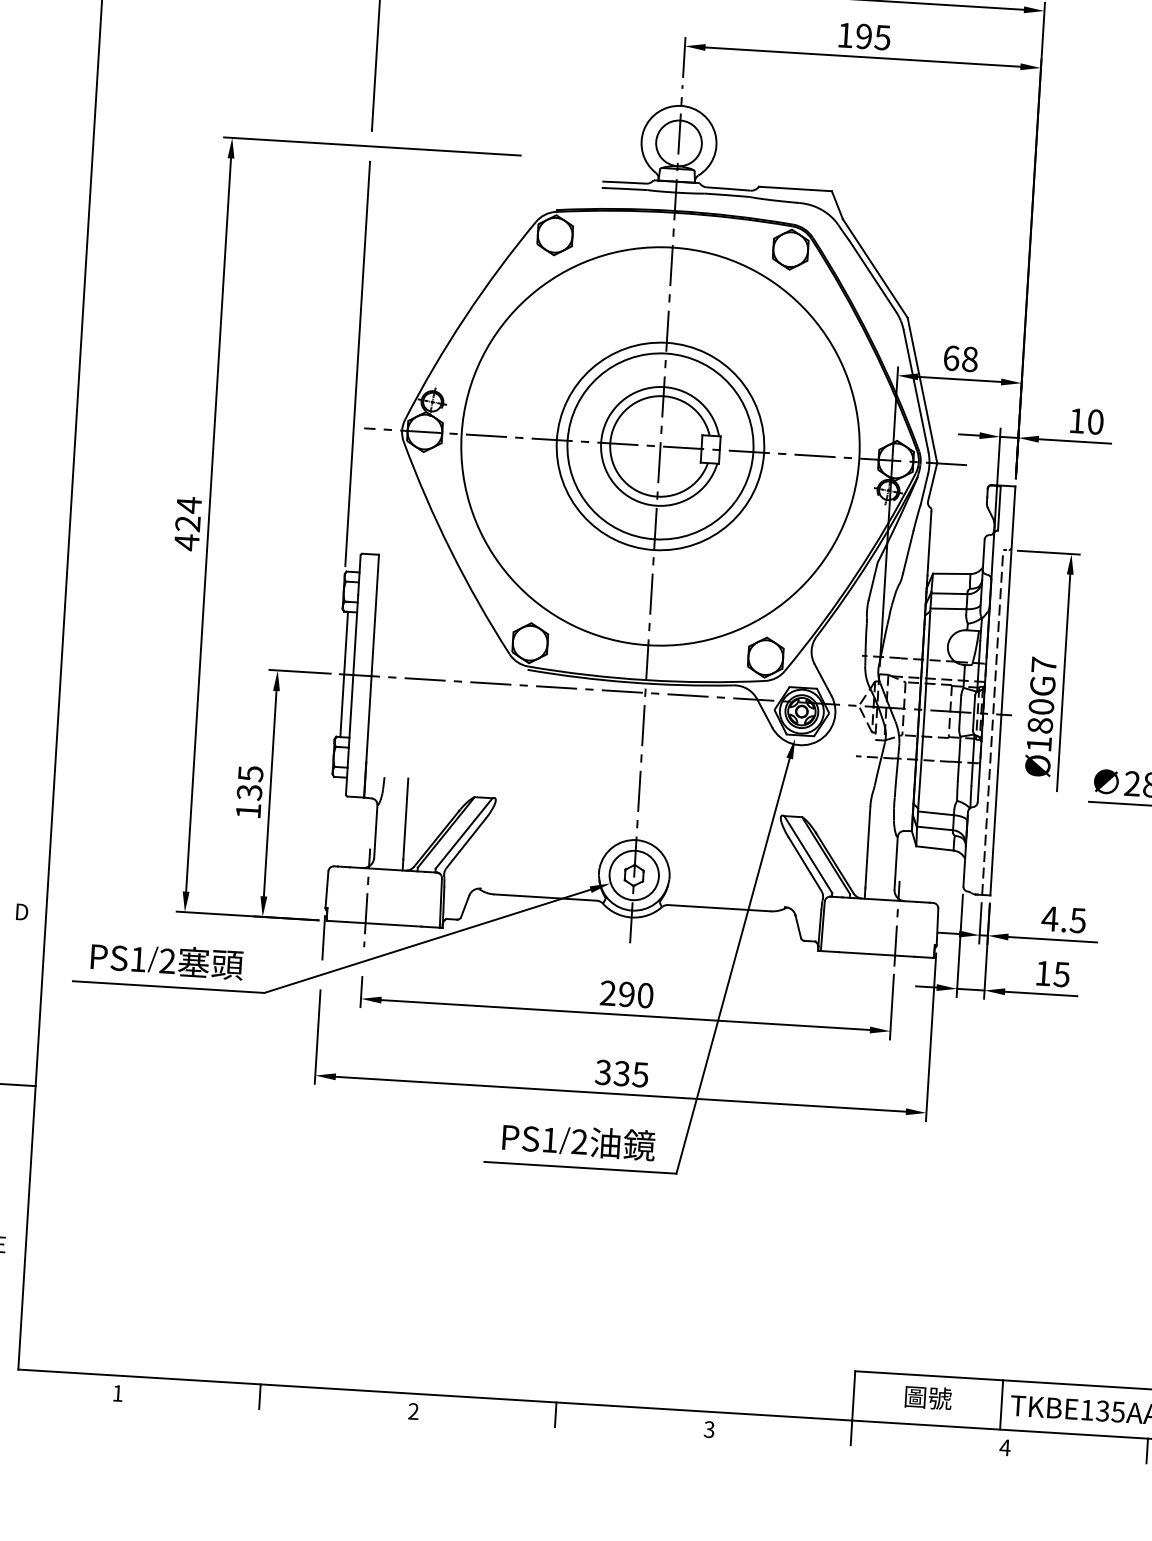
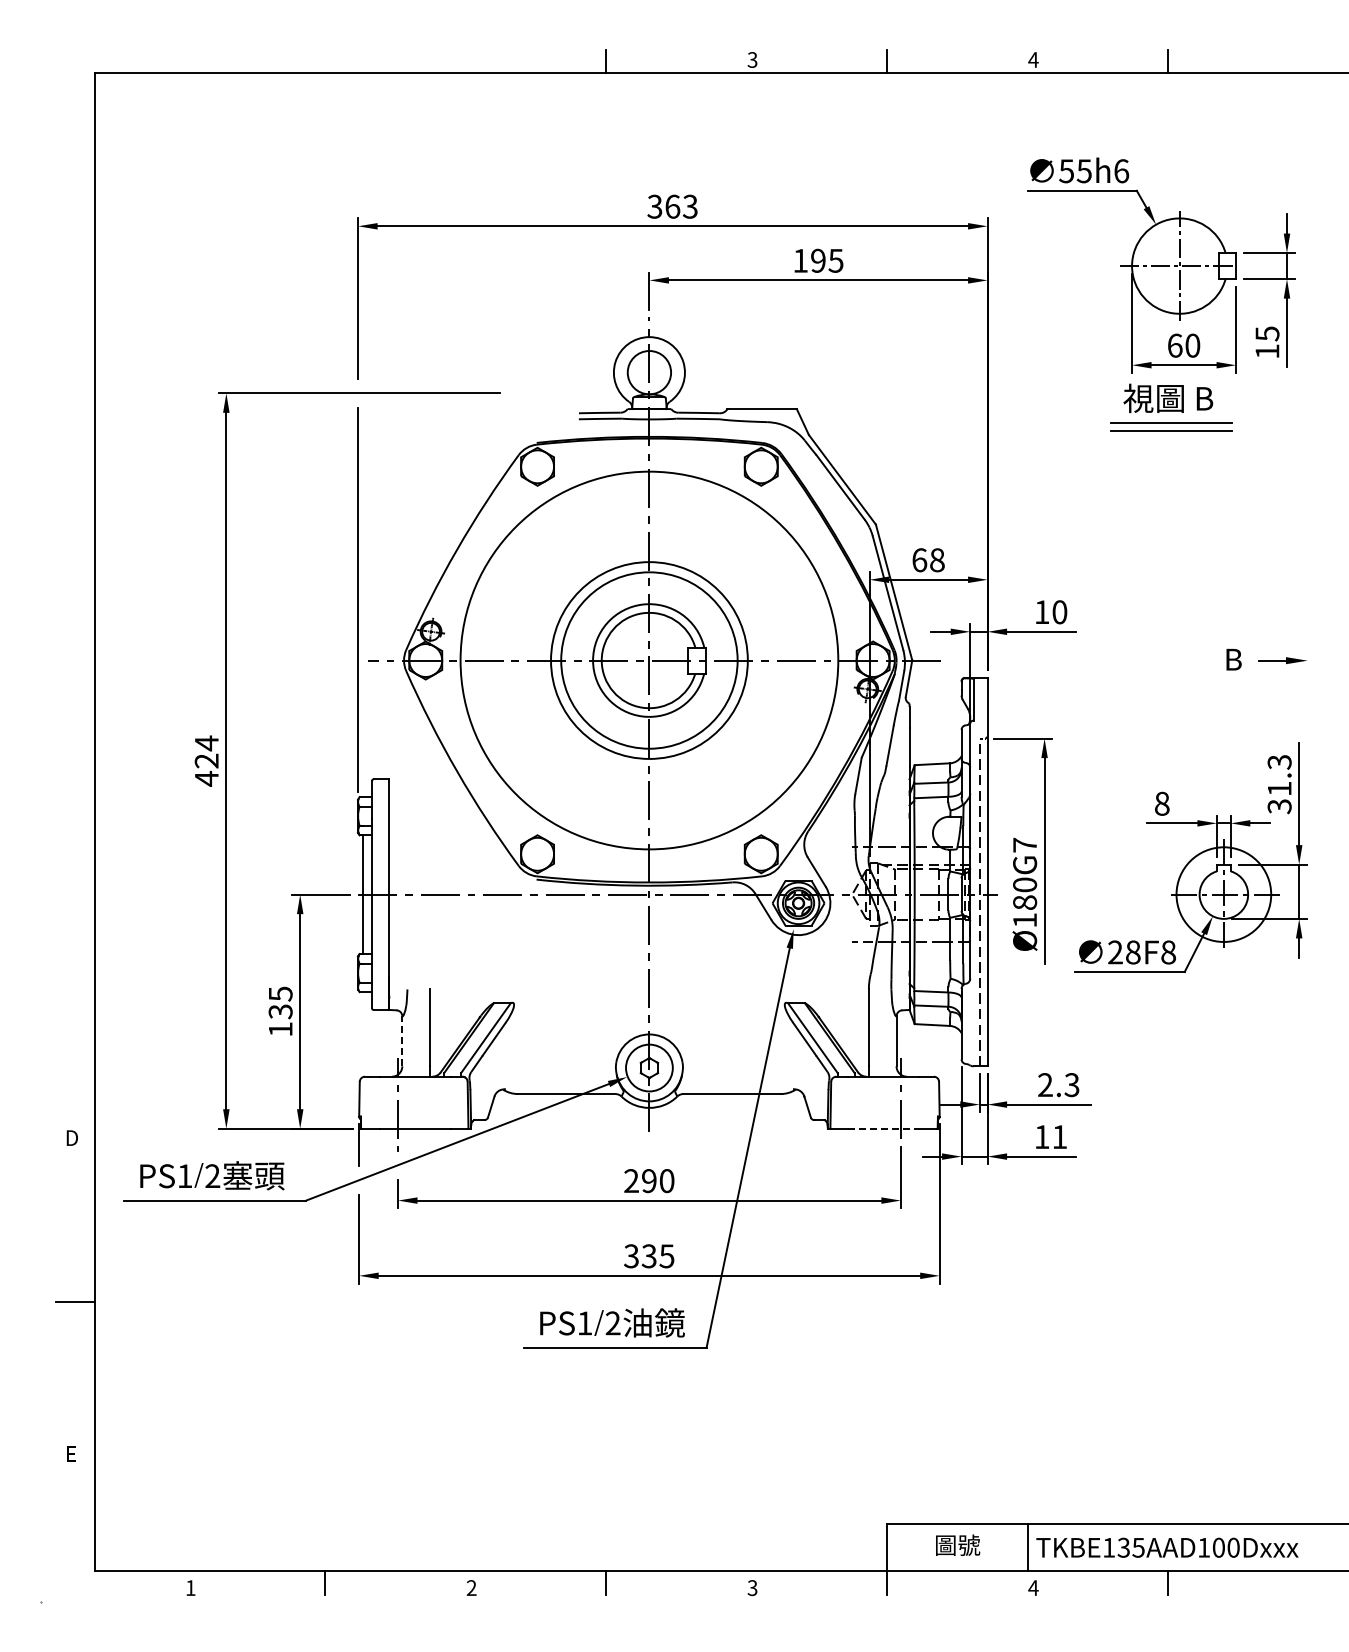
line: (375, 831) -> (402, 1041), solid -> dashed
text: (1063, 919) -> (1058, 1084), 4.5 -> 2.3
line: (876, 954) -> (883, 1128), solid -> dashed
text: (1061, 975) -> (1059, 1137), 15 -> 11

